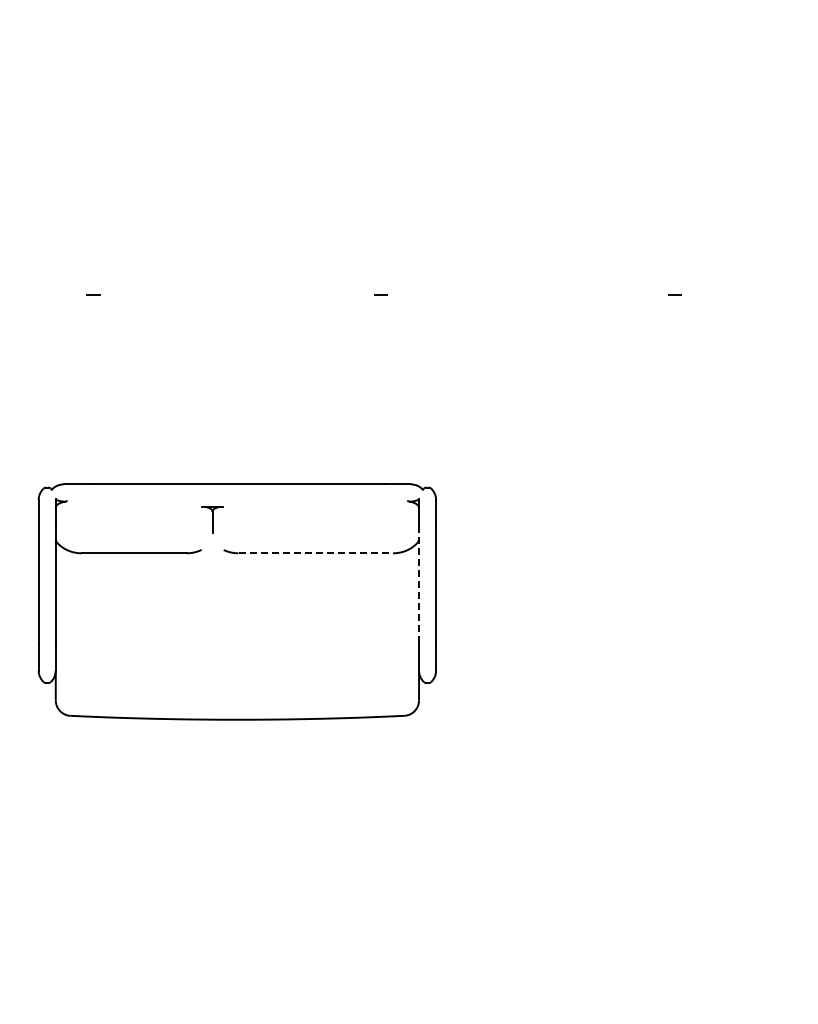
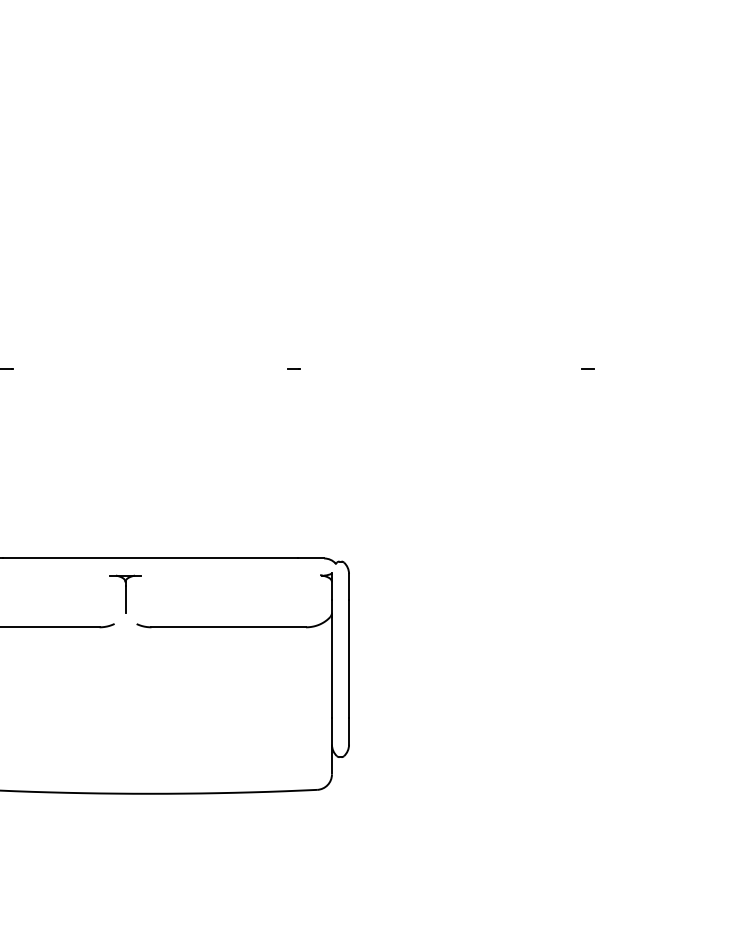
part: (212, 519) -> (125, 593), size x1.43
line: (316, 553) -> (229, 627), dashed -> solid
line: (419, 585) -> (332, 659), dashed -> solid

